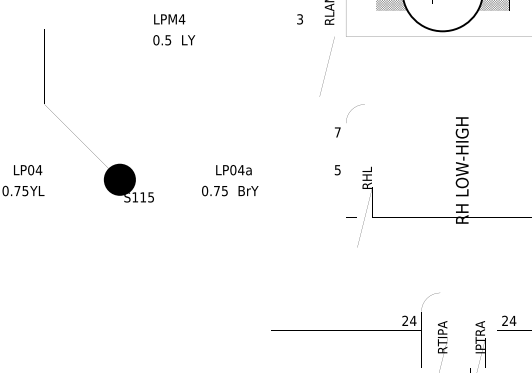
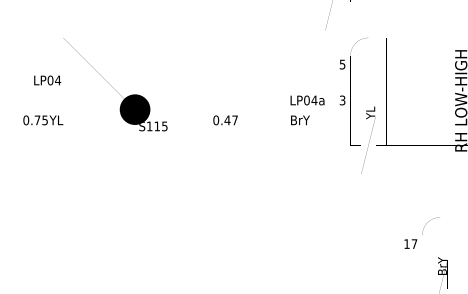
text: (337, 132) -> (342, 64), 7 -> 5
text: (337, 169) -> (342, 99), 5 -> 3
text: (28, 170) -> (48, 80), moved
text: (233, 170) -> (307, 100), moved
text: (366, 177) -> (369, 107), RHL -> YL
text: (248, 190) -> (300, 119), moved
text: (220, 191) -> (230, 120), 0.75 -> 0.47
text: (409, 320) -> (410, 243), 24 -> 17
text: (442, 336) -> (442, 258), RTIPA -> BrY

